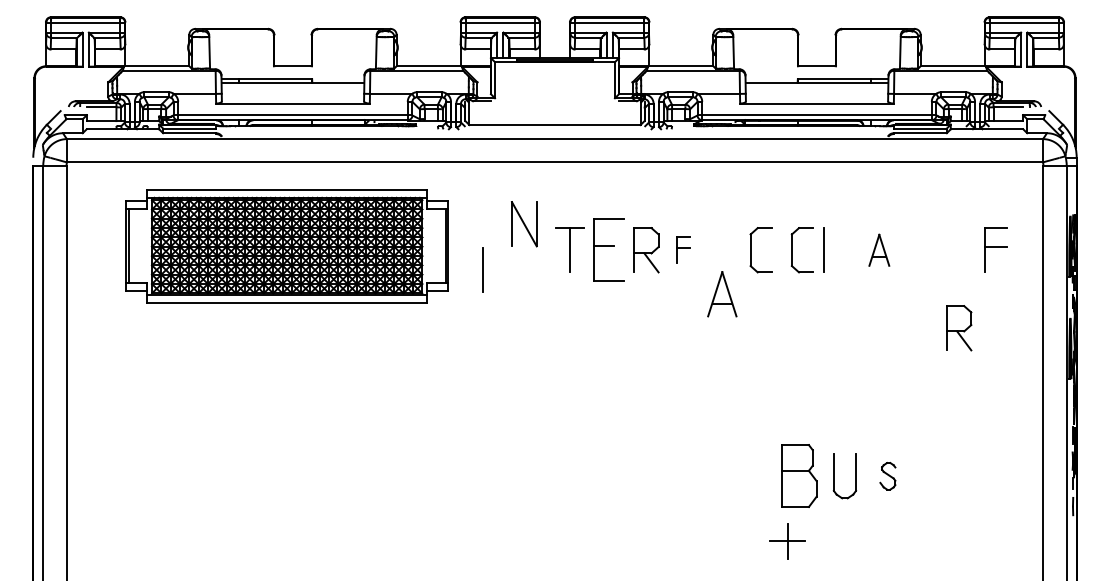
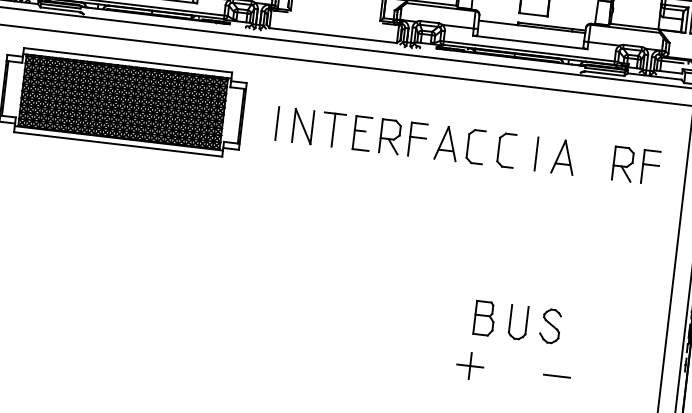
part: (524, 224) -> (303, 126), moved
part: (608, 249) -> (362, 132), size x0.71
part: (683, 249) -> (418, 139), size x1.67
line: (823, 249) -> (536, 153), moved
part: (879, 250) -> (563, 157), size x1.43
line: (482, 269) -> (277, 122), moved
part: (722, 294) -> (446, 143), moved
part: (959, 328) -> (623, 164), moved
part: (799, 476) -> (484, 318), size x0.71
part: (887, 476) -> (550, 326), size x1.67
line: (903, 541) -> (556, 376), added

